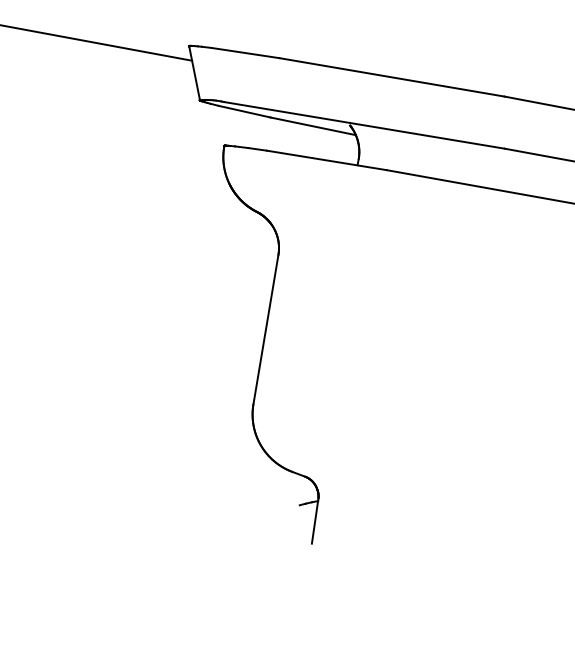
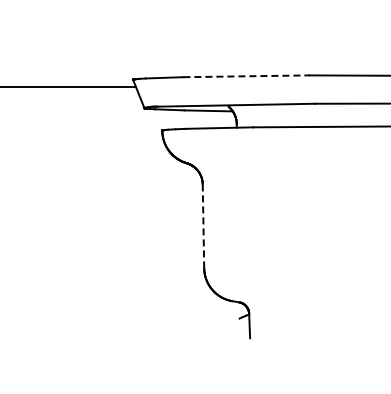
line: (393, 77) -> (247, 76), solid -> dashed
line: (266, 328) -> (203, 225), solid -> dashed

